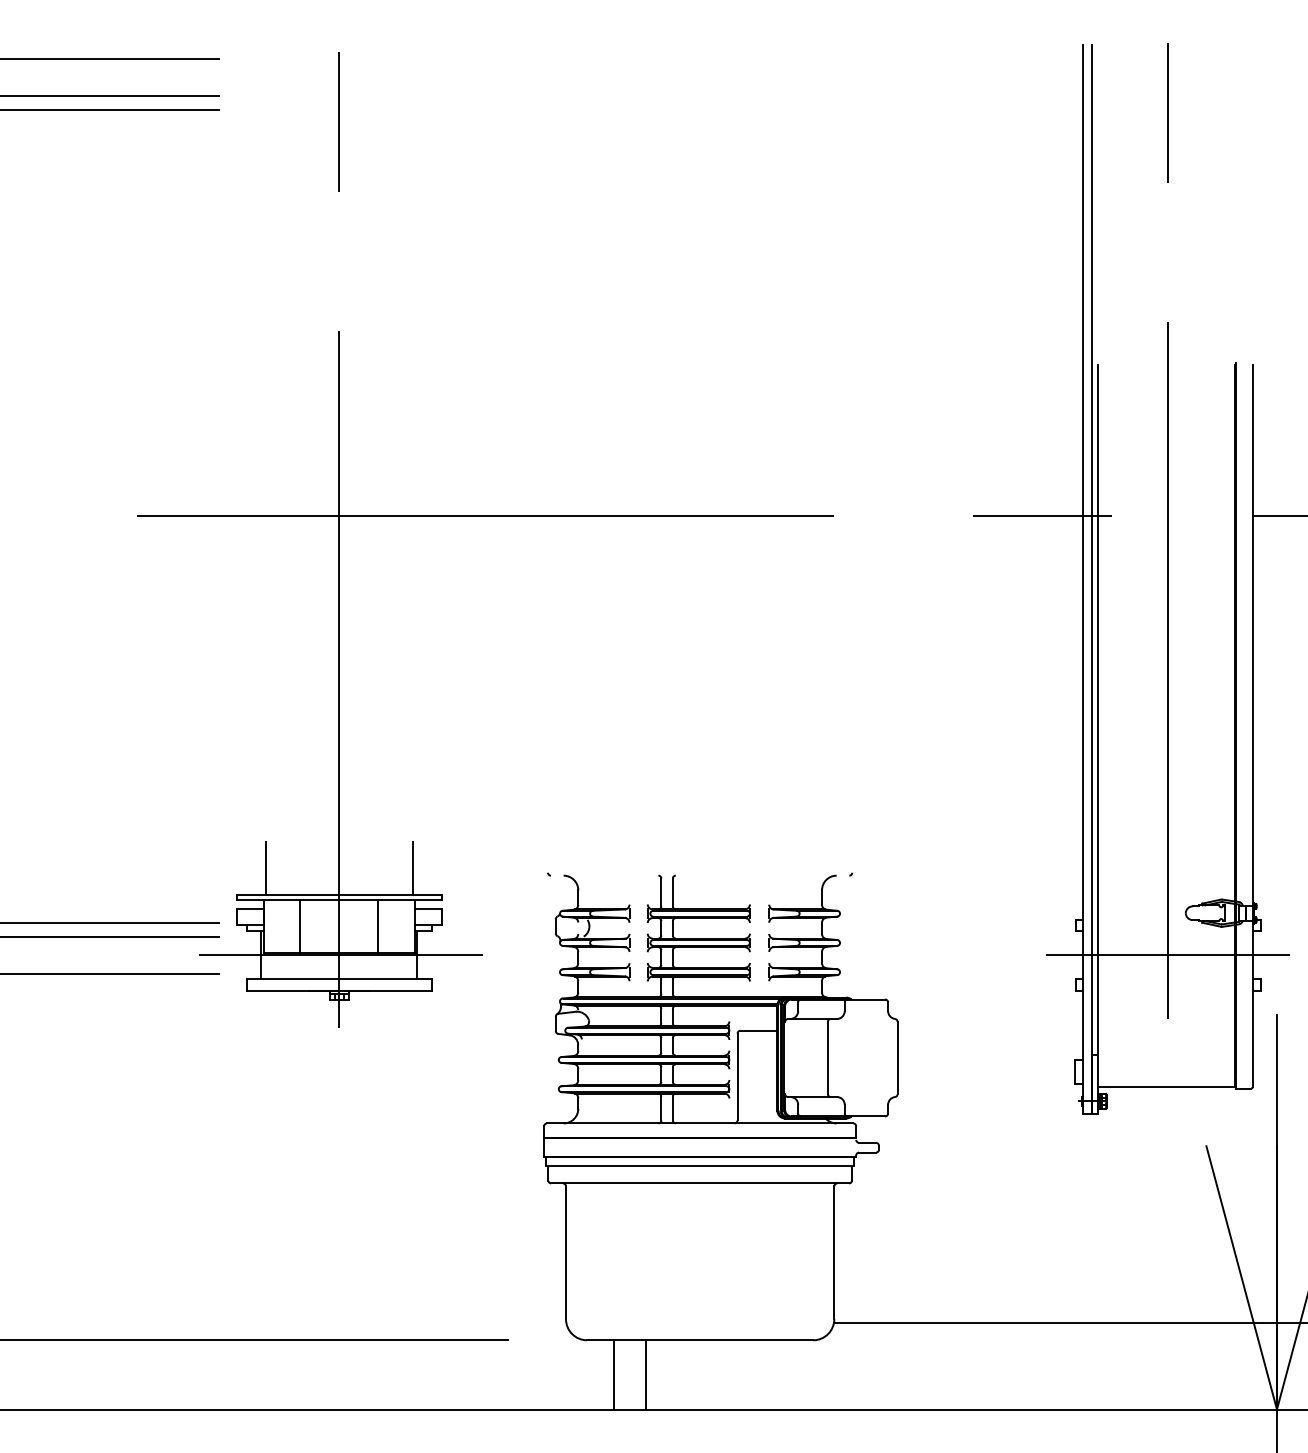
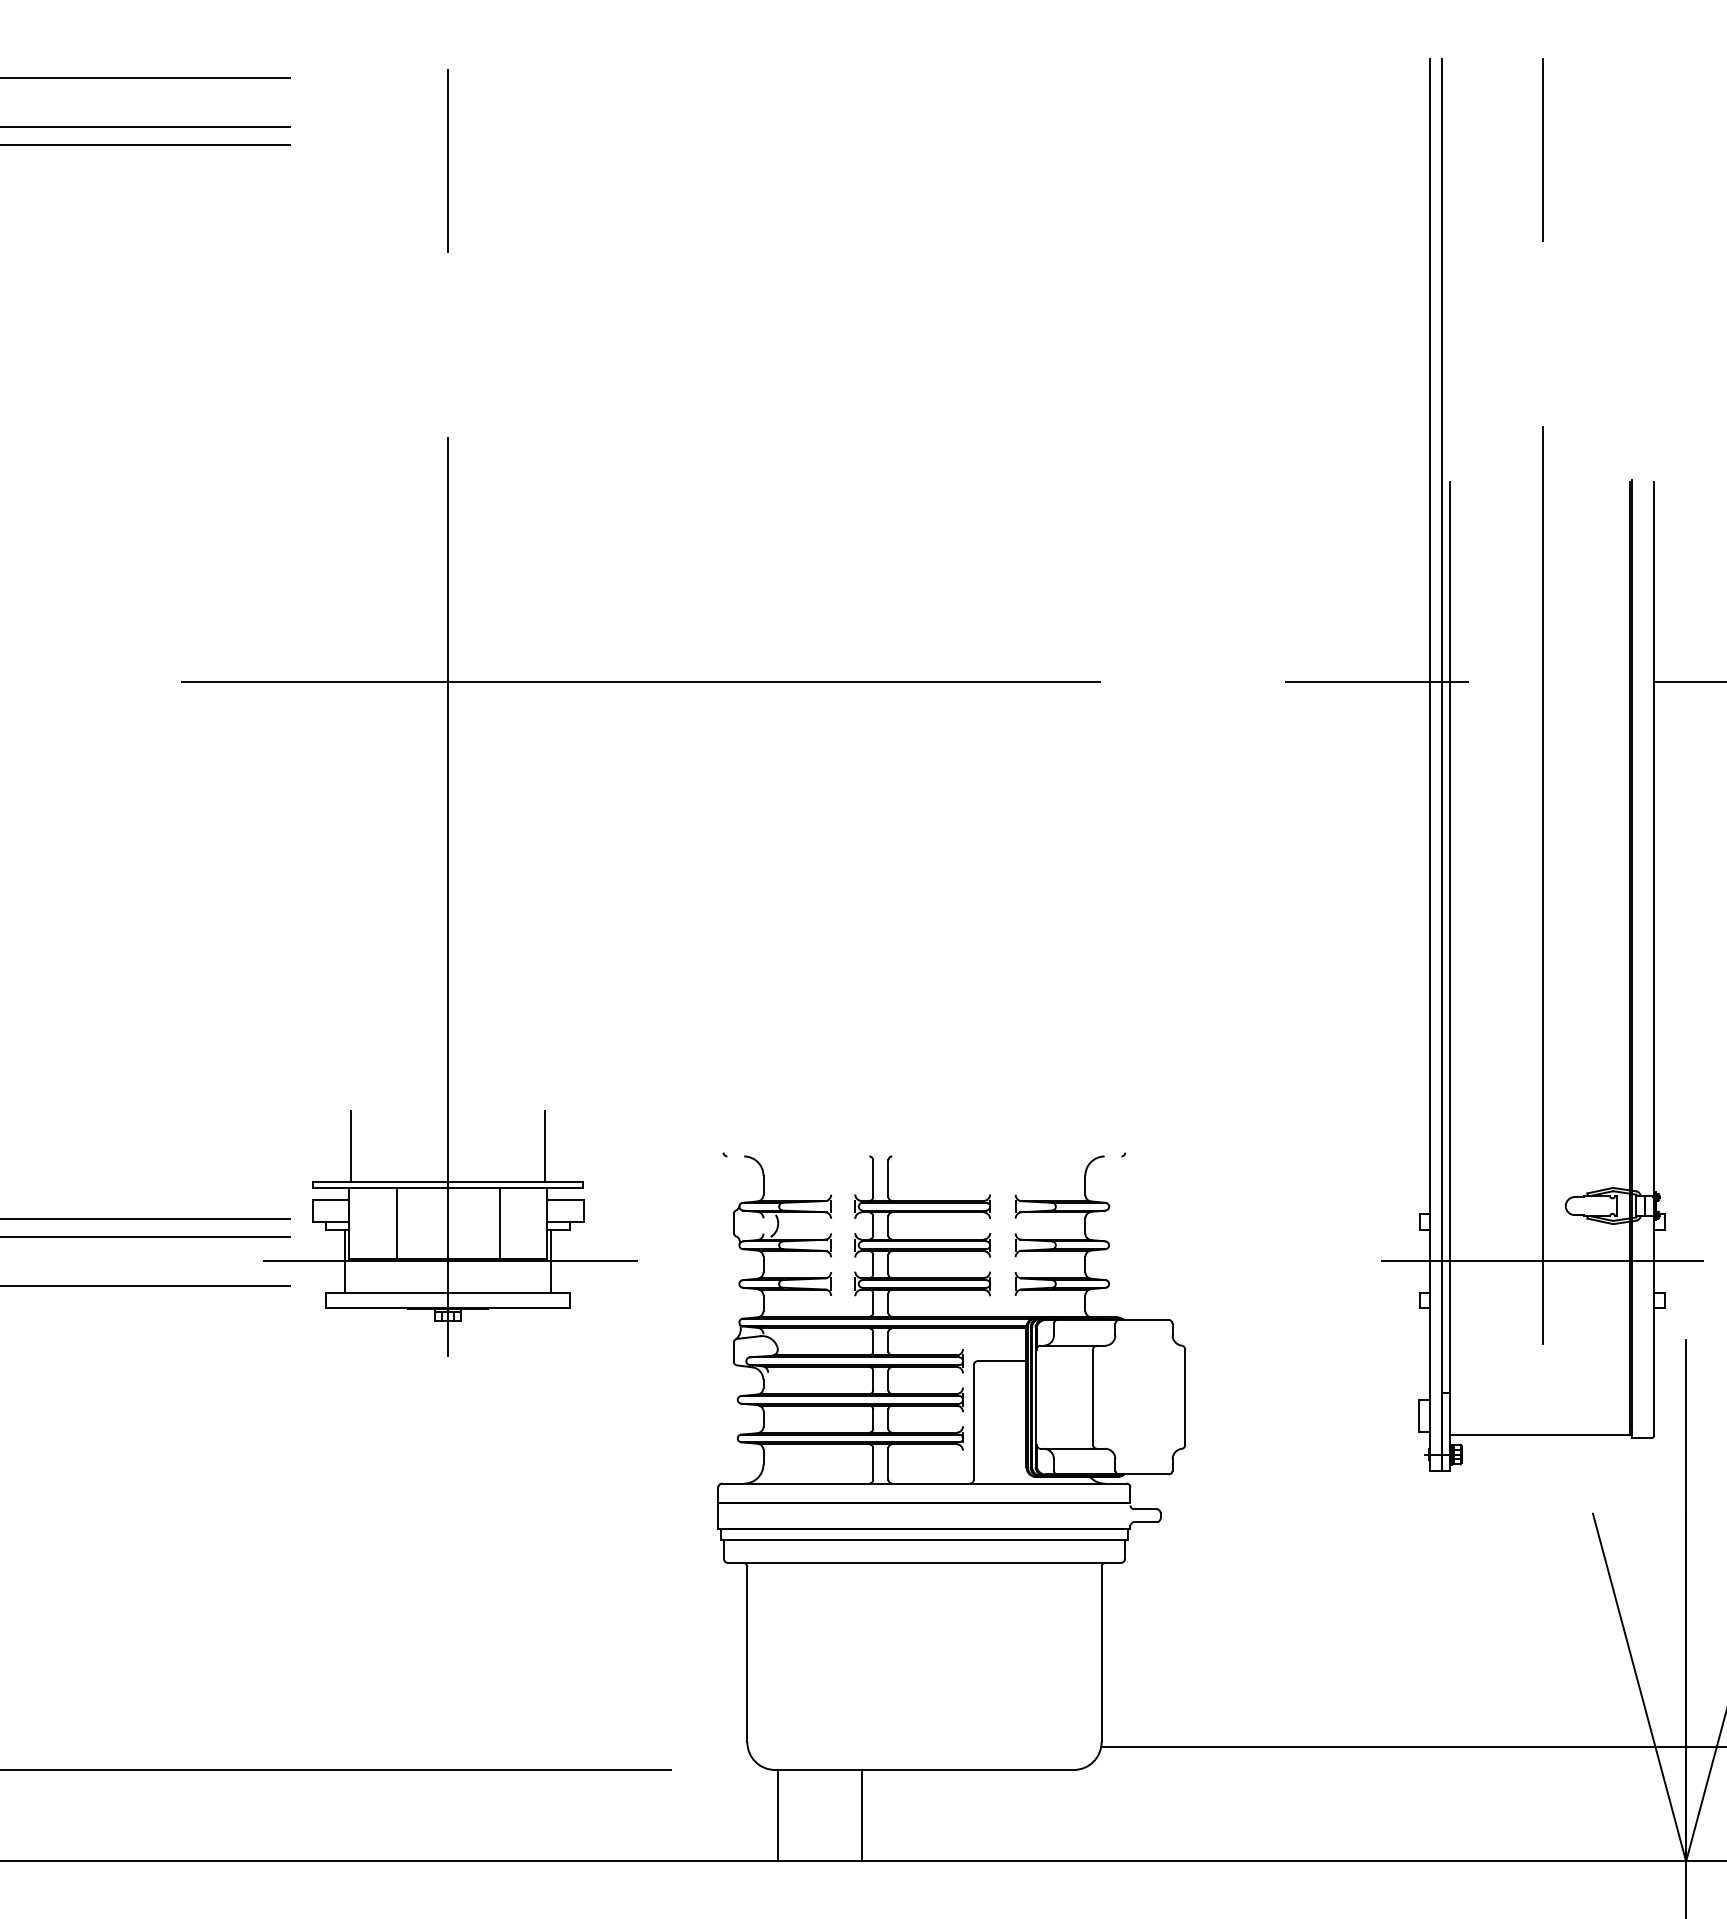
line: (613, 1374) -> (862, 1815), moved
line: (646, 1374) -> (778, 1815), moved

